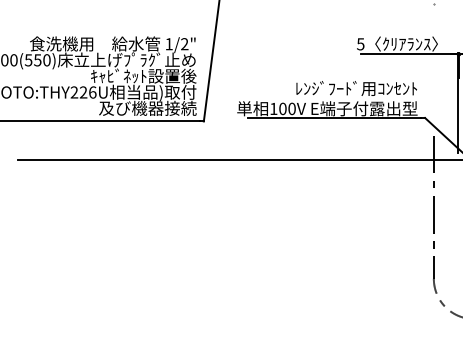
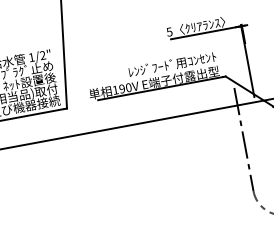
text: (282, 109) -> (122, 89), 100V -> 190V

